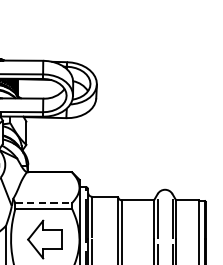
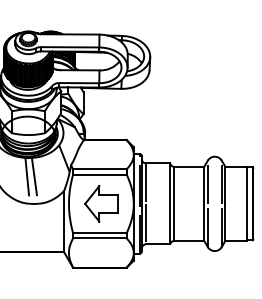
line: (43, 203) -> (99, 169), dashed -> solid

